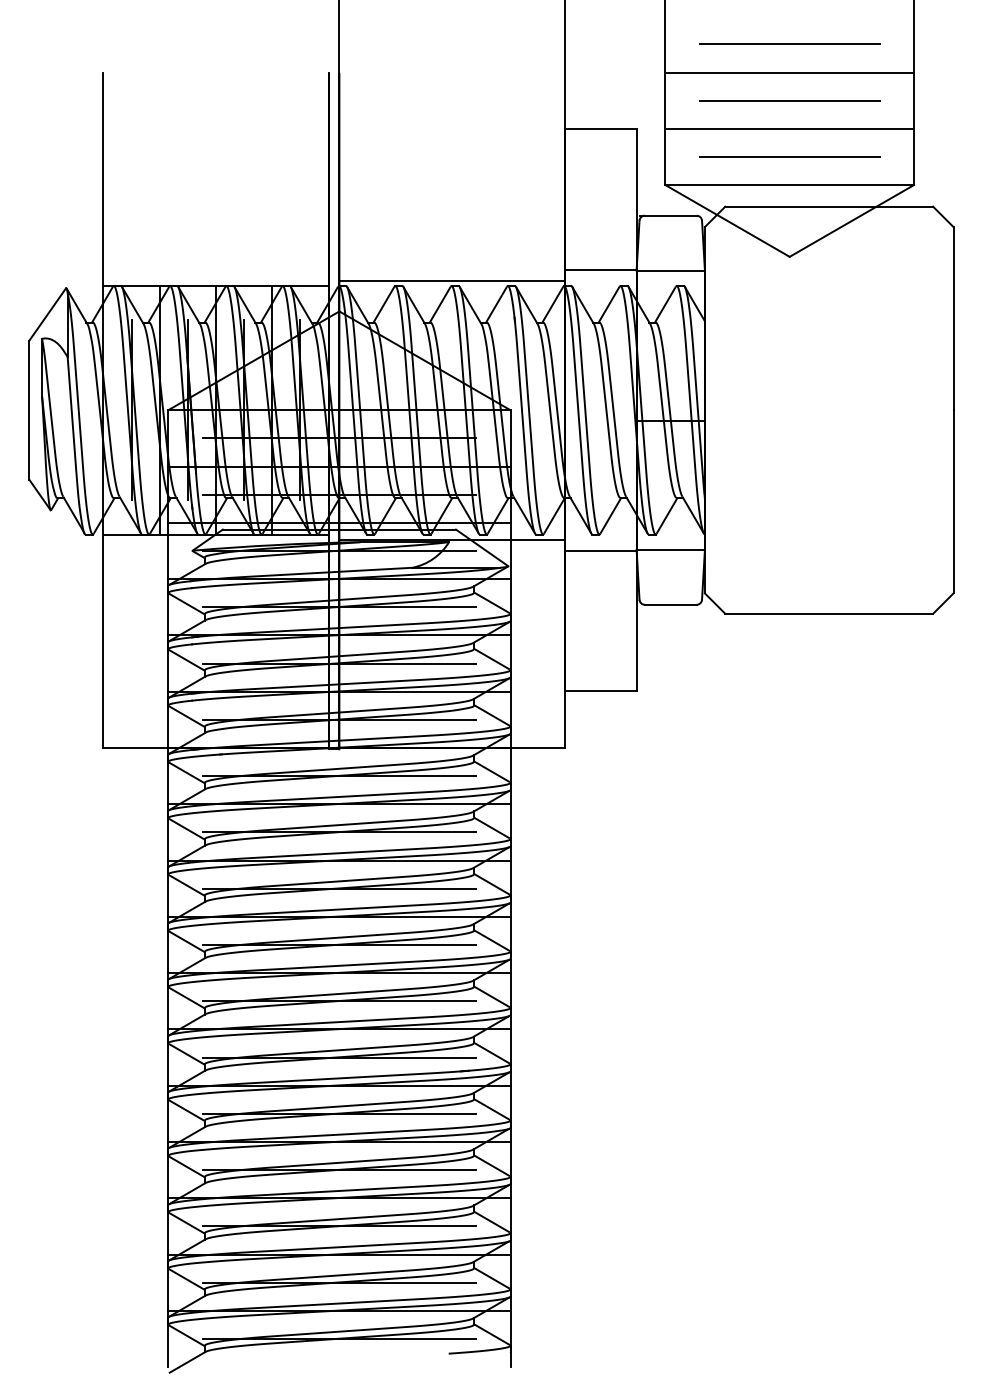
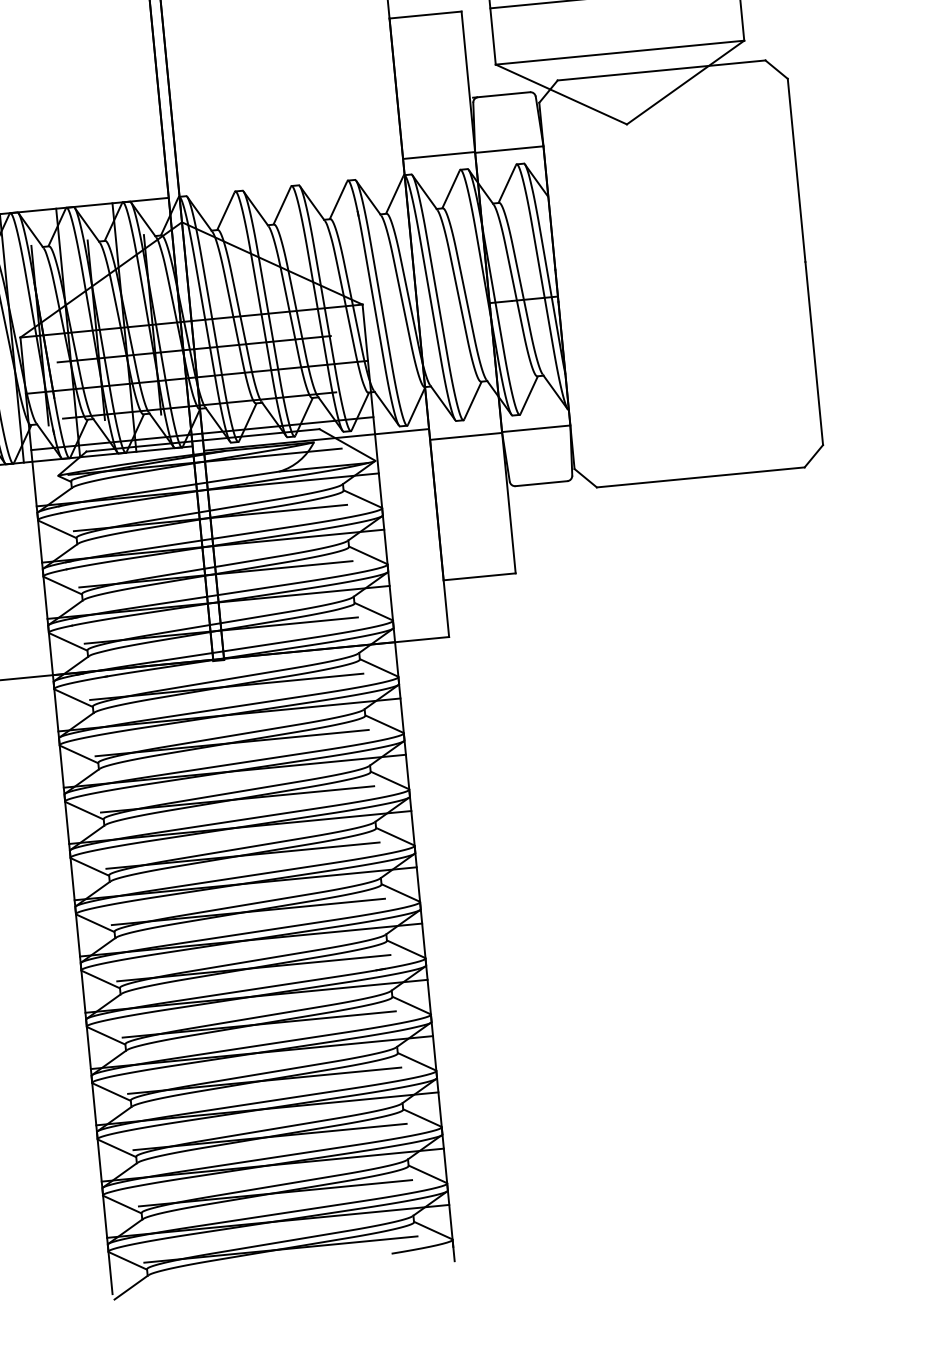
line: (789, 156) -> (617, 24), removed
line: (451, 280) -> (291, 180), removed

